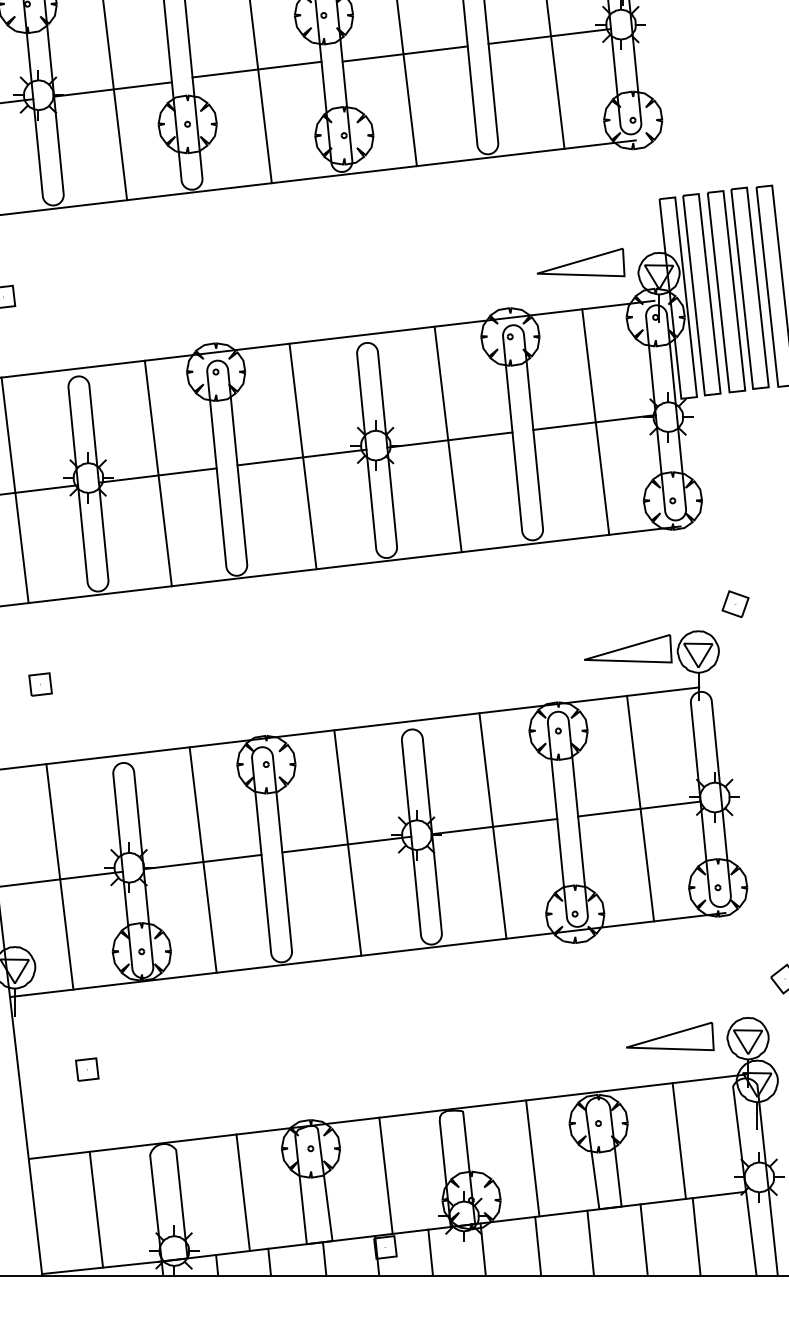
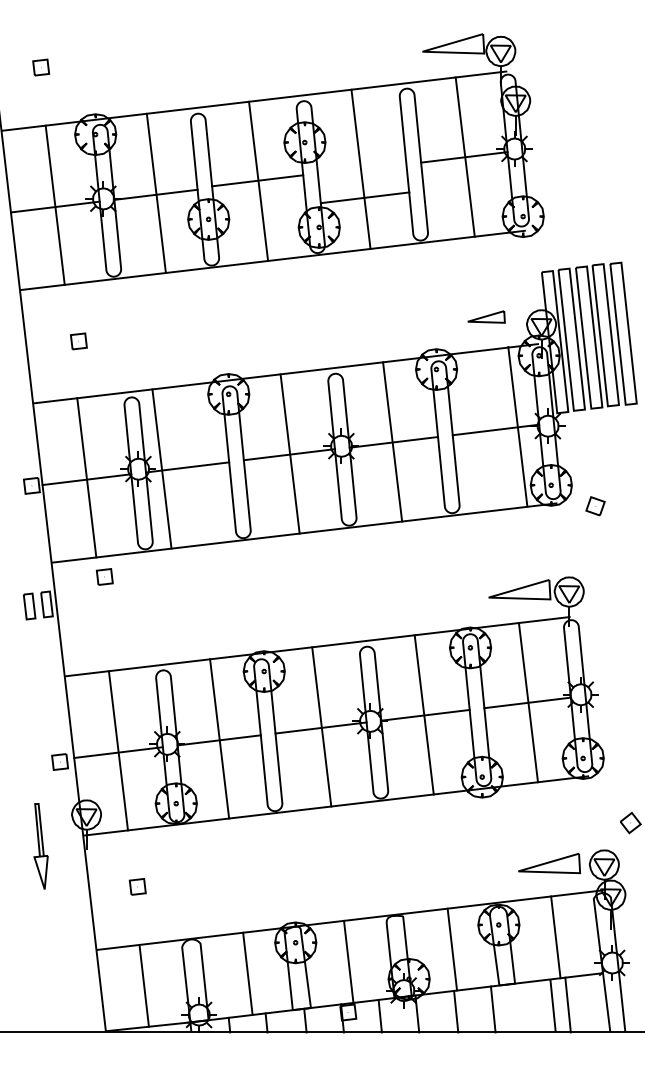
line: (405, 53) -> (365, 197), moved
part: (581, 261) -> (486, 316), size x0.6
line: (595, 421) -> (517, 426), moved
line: (157, 472) -> (161, 468), moved
part: (735, 604) -> (595, 506), moved
part: (40, 683) -> (104, 576), moved
line: (643, 1240) -> (552, 1005), moved

